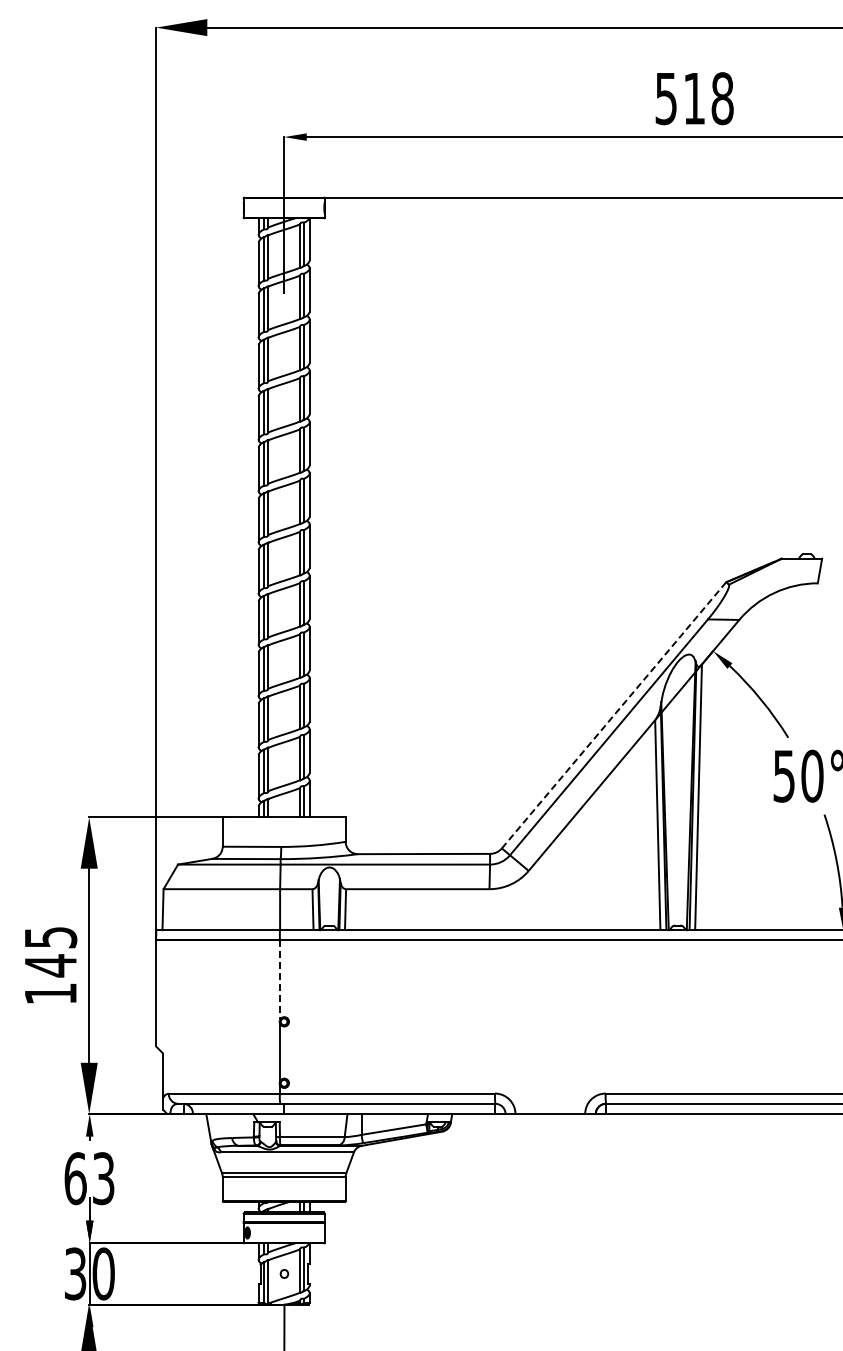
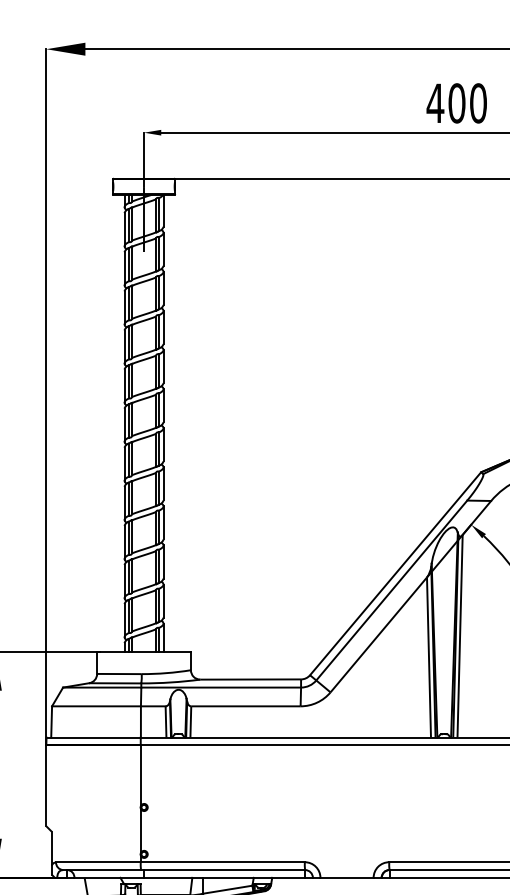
text: (693, 98) -> (456, 103), 518 -> 400
line: (614, 715) -> (395, 573), dashed -> solid
line: (279, 980) -> (140, 775), dashed -> solid

